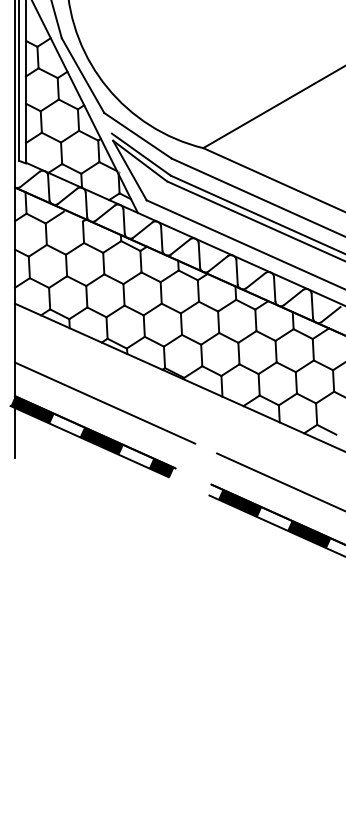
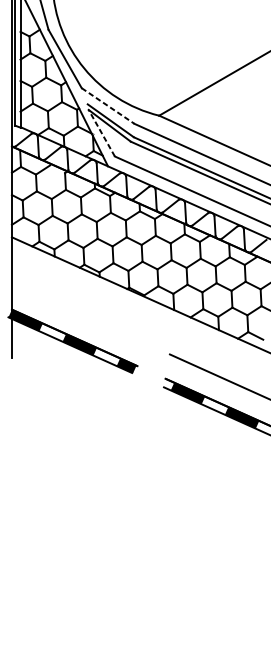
line: (137, 135) -> (107, 105), solid -> dashed
line: (129, 170) -> (101, 133), solid -> dashed
line: (105, 402) -> (82, 314), removed

